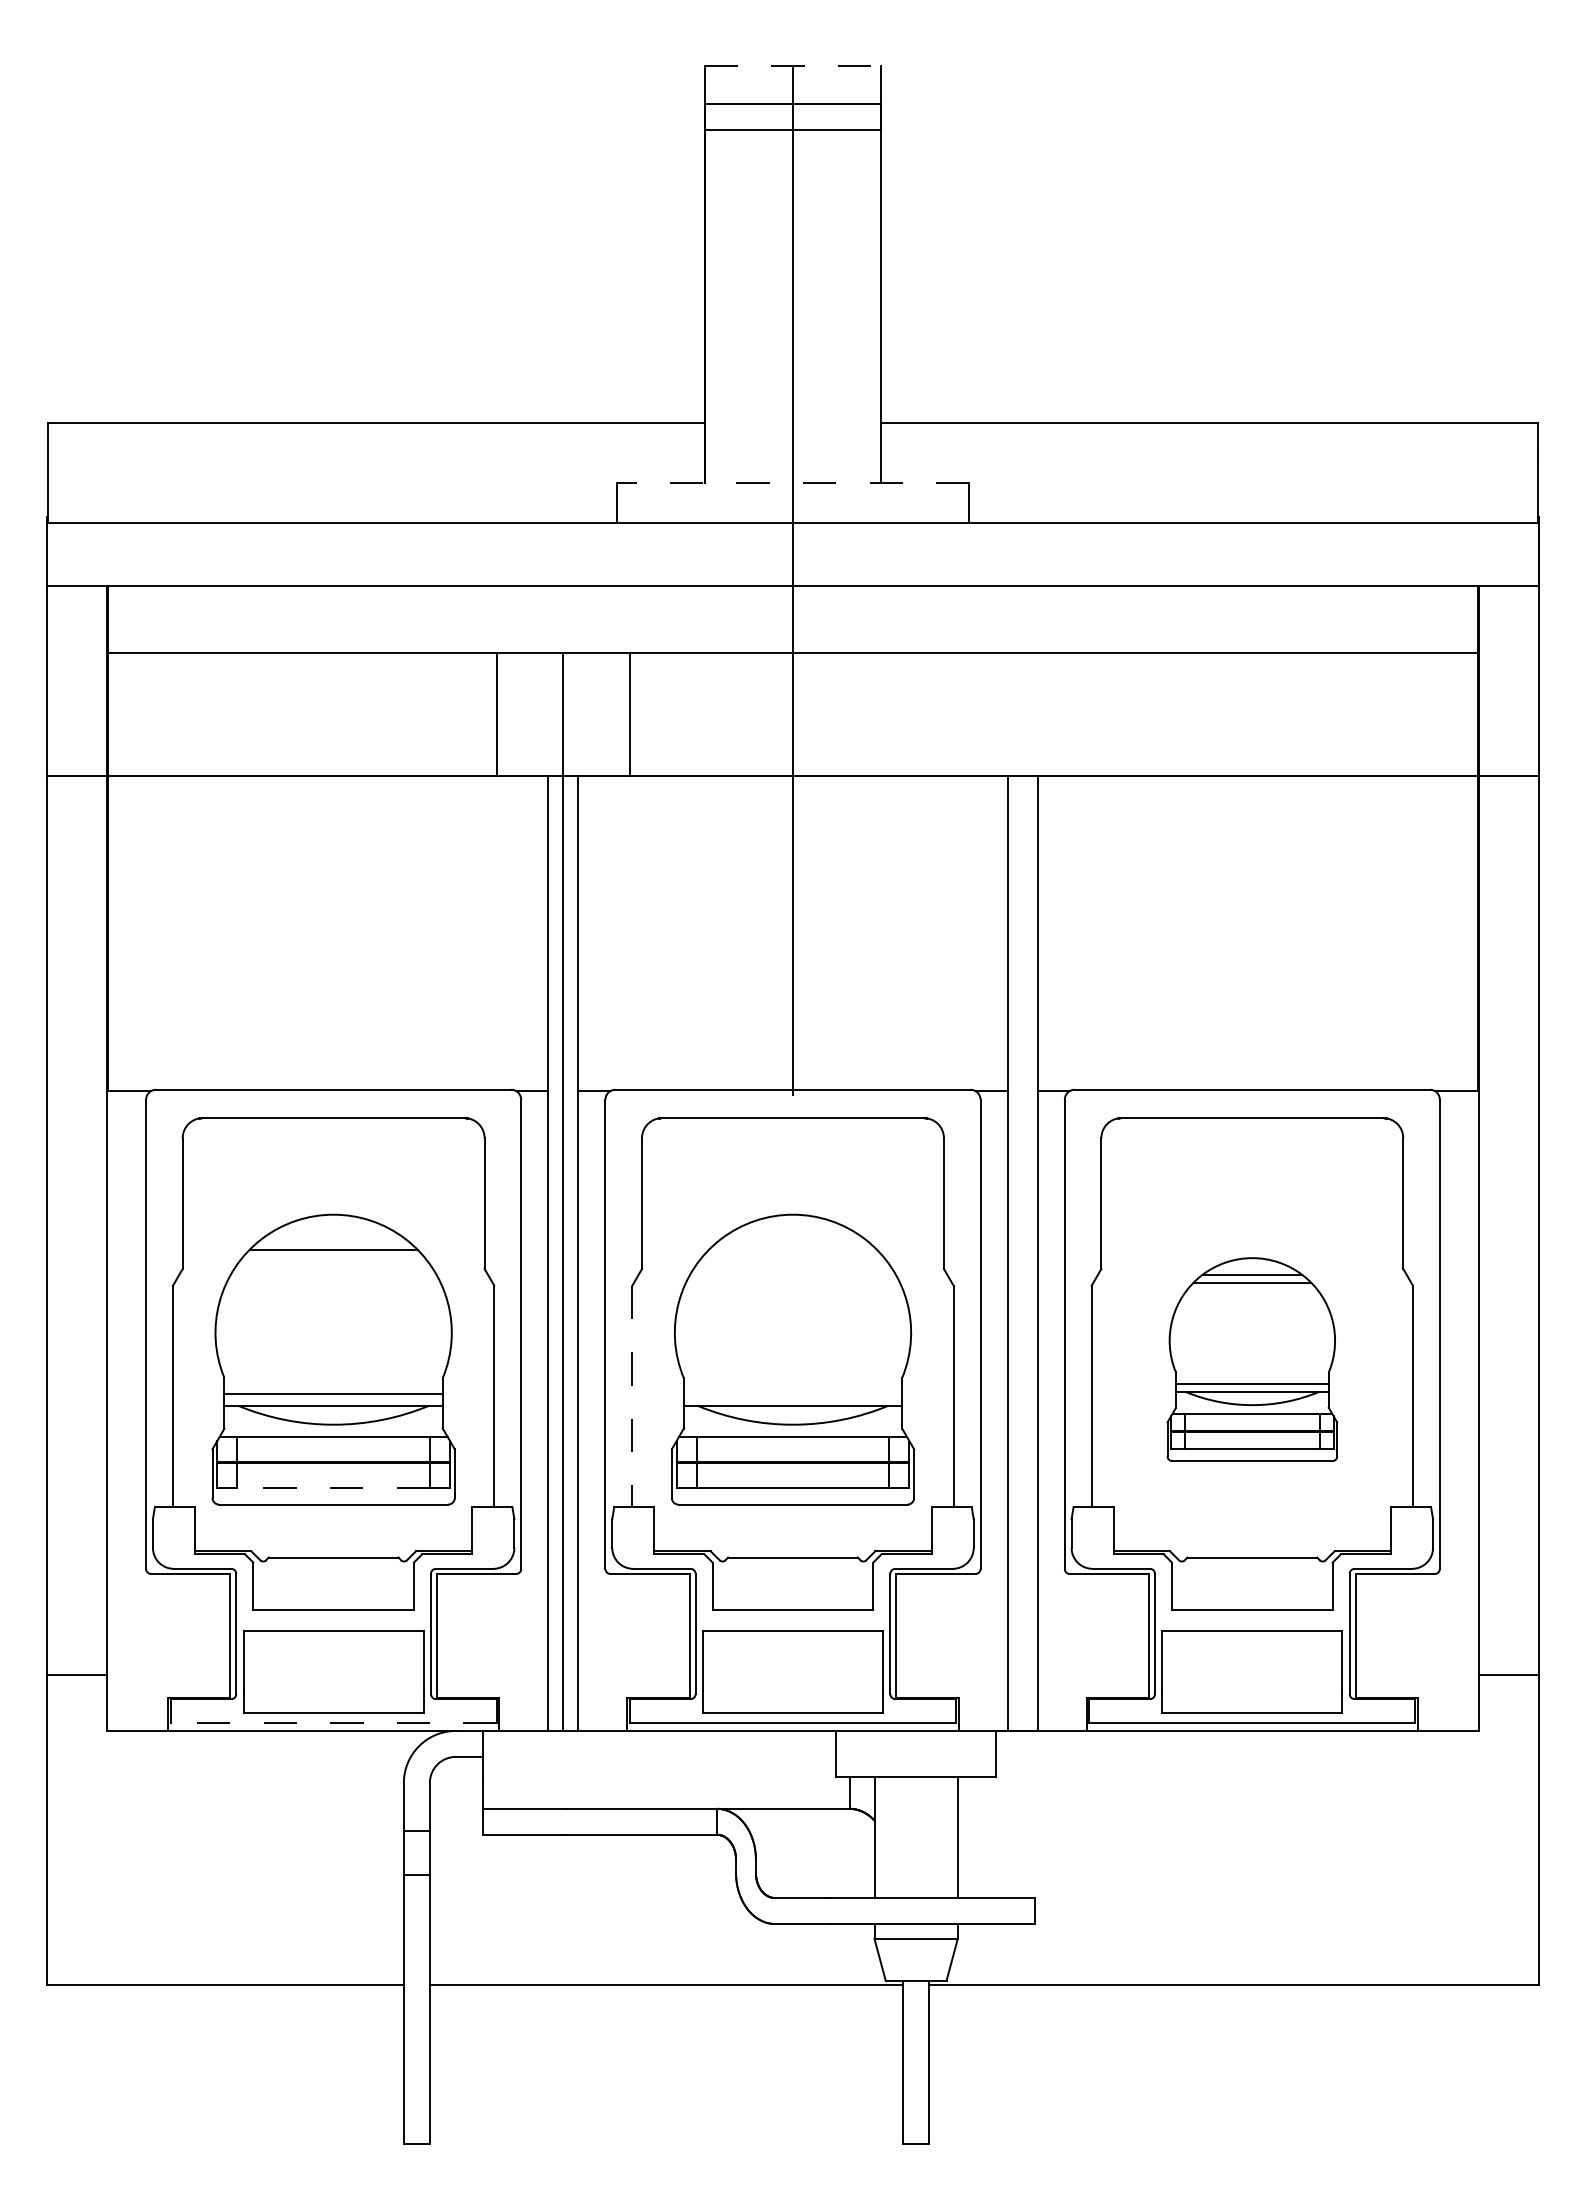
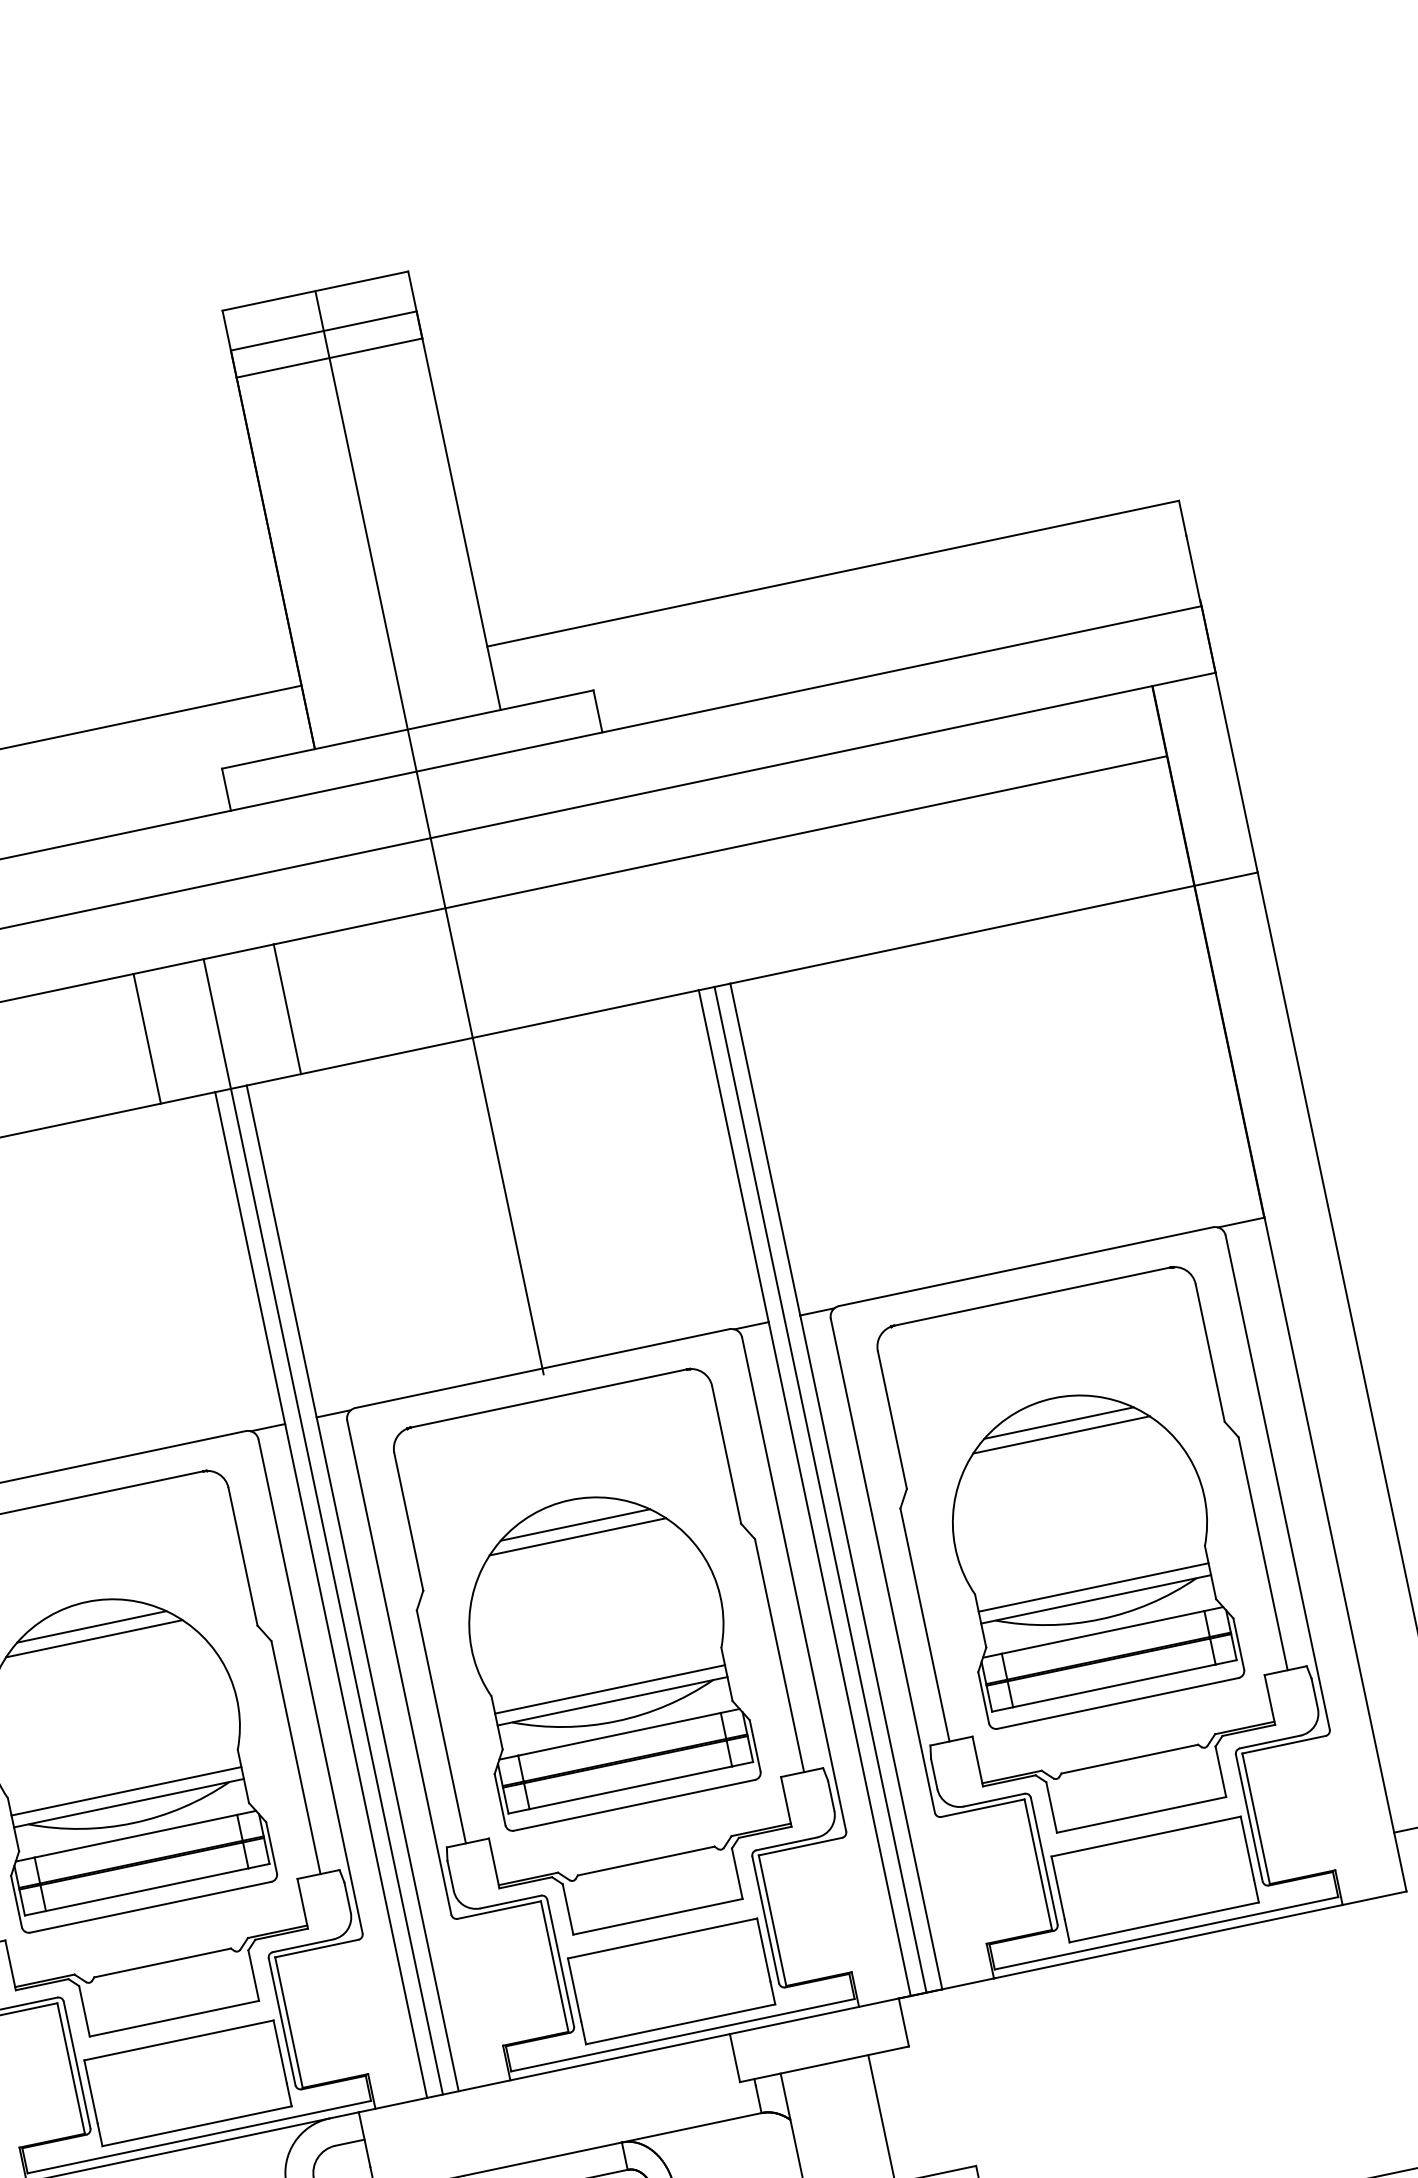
line: (793, 66) -> (315, 291), dashed -> solid
line: (792, 482) -> (407, 729), dashed -> solid
line: (333, 1238) -> (91, 1627), added
line: (792, 1238) -> (574, 1525), added
line: (792, 1249) -> (577, 1536), added
line: (1022, 1252) -> (820, 1489), added
part: (1252, 1359) -> (1086, 1550), size x1.43
line: (792, 1394) -> (609, 1689), added
line: (632, 1396) -> (441, 1727), dashed -> solid
line: (333, 1487) -> (146, 1889), dashed -> solid
line: (333, 1722) -> (199, 2136), dashed -> solid

